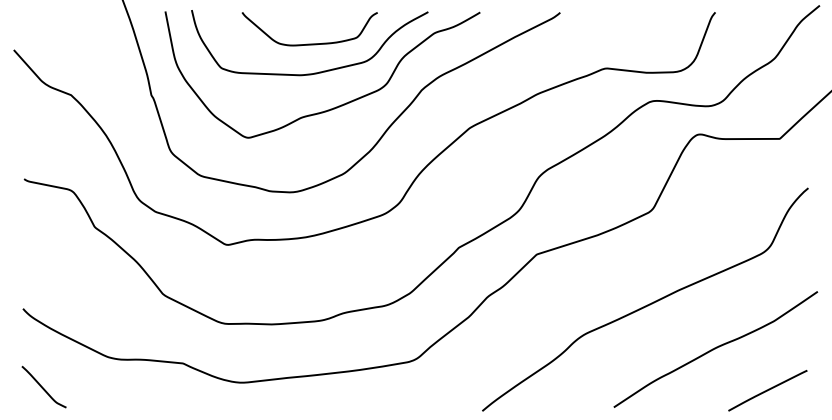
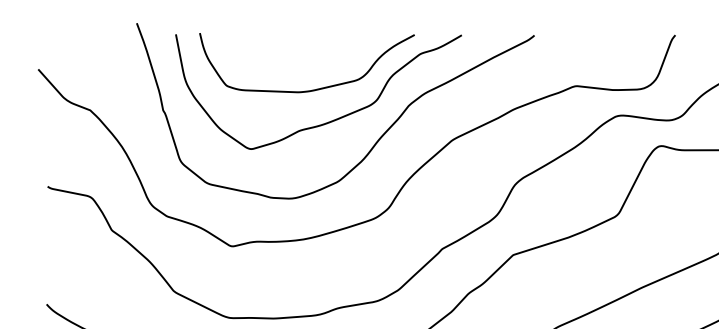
curve: (309, 43) -> (306, 63), removed

